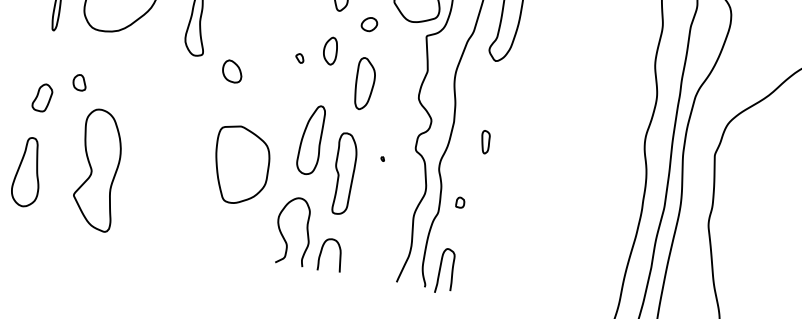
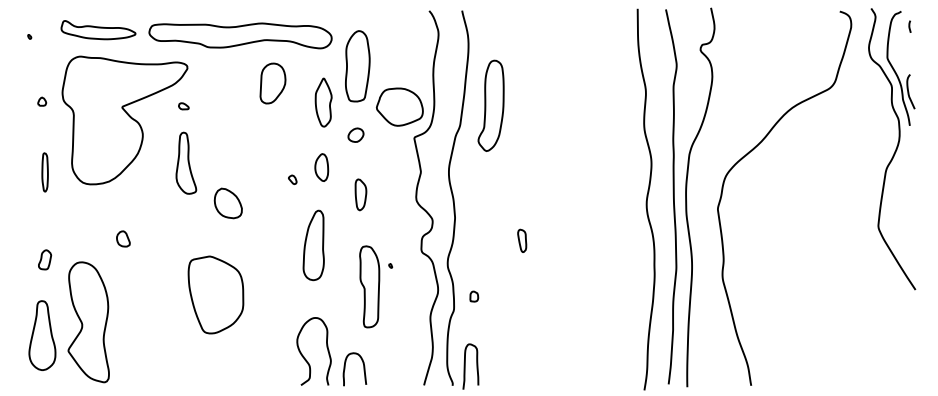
part: (231, 71) -> (227, 203), size x1.4
part: (80, 82) -> (123, 238), moved
part: (364, 83) -> (360, 194), size x0.6
part: (42, 97) -> (44, 259), size x0.7
part: (310, 139) -> (313, 245), moved
part: (485, 141) -> (522, 240), moved
part: (240, 164) -> (215, 294), moved
part: (98, 170) -> (88, 322), moved
part: (343, 173) -> (369, 286), moved

